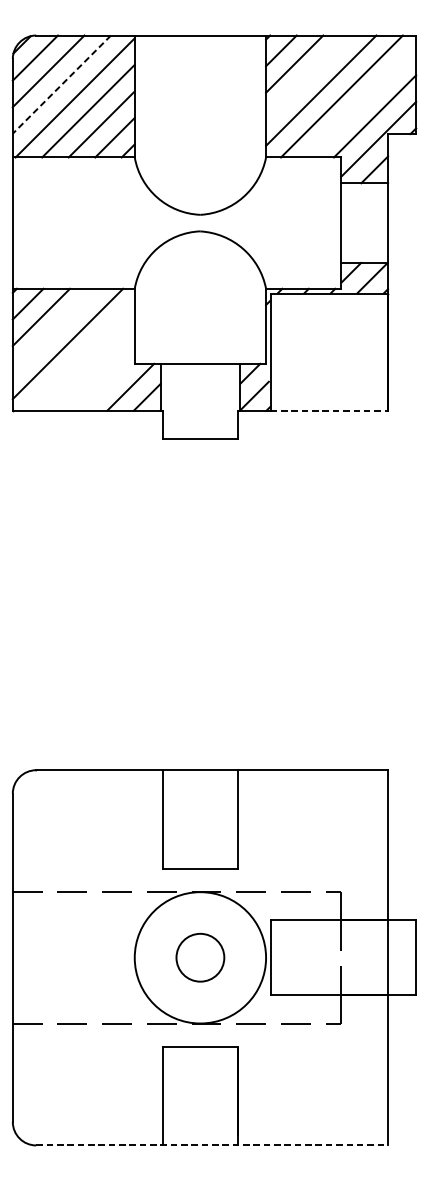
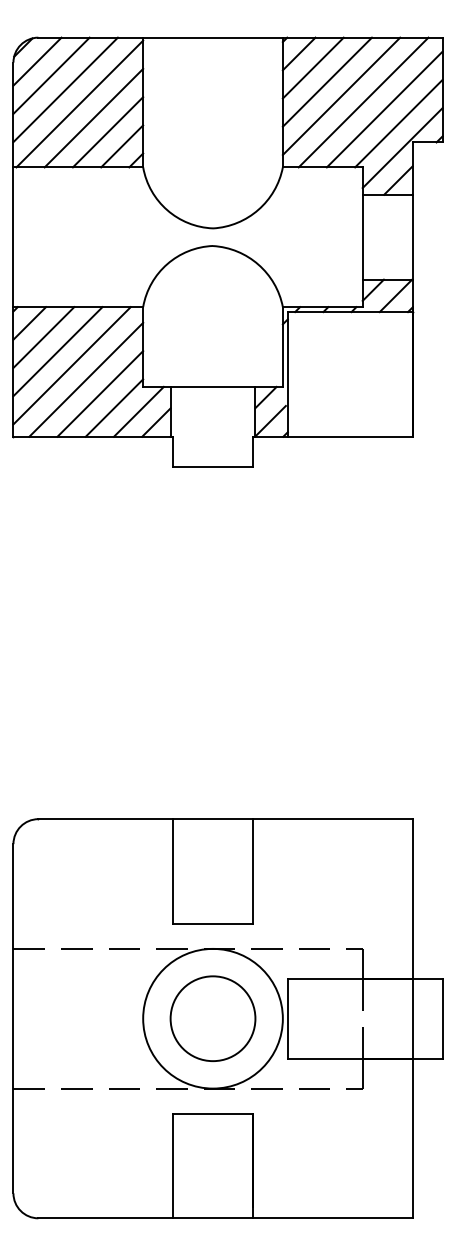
line: (307, 76) -> (326, 81), added
line: (61, 84) -> (65, 89), dashed -> solid
line: (361, 103) -> (384, 109), added
line: (54, 330) -> (57, 351), added
line: (81, 356) -> (86, 379), added
line: (94, 370) -> (100, 393), added
line: (107, 383) -> (114, 407), added
line: (329, 410) -> (350, 436), dashed -> solid
circle: (199, 957) -> (212, 1018), size x1.67
line: (213, 1145) -> (226, 1218), dashed -> solid

